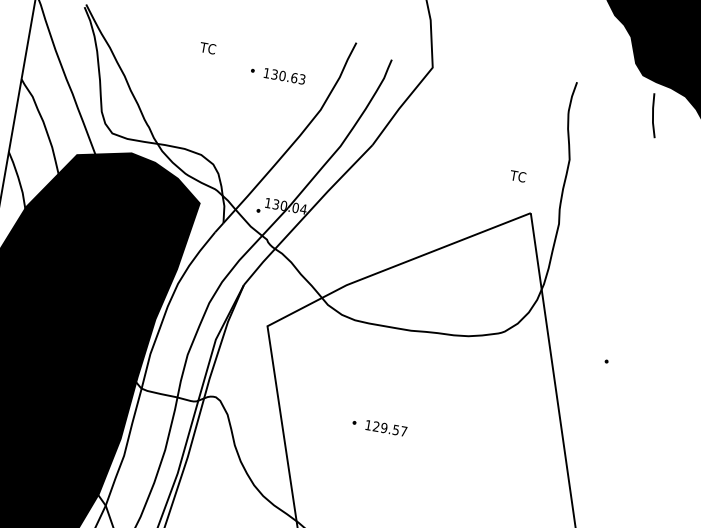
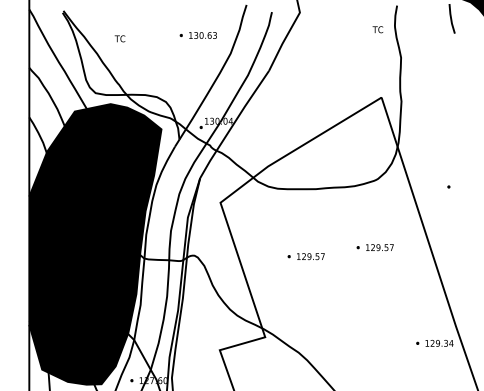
text: (207, 47) -> (119, 38), moved
text: (517, 175) -> (377, 29), moved
part: (481, 431) -> (374, 247), added

